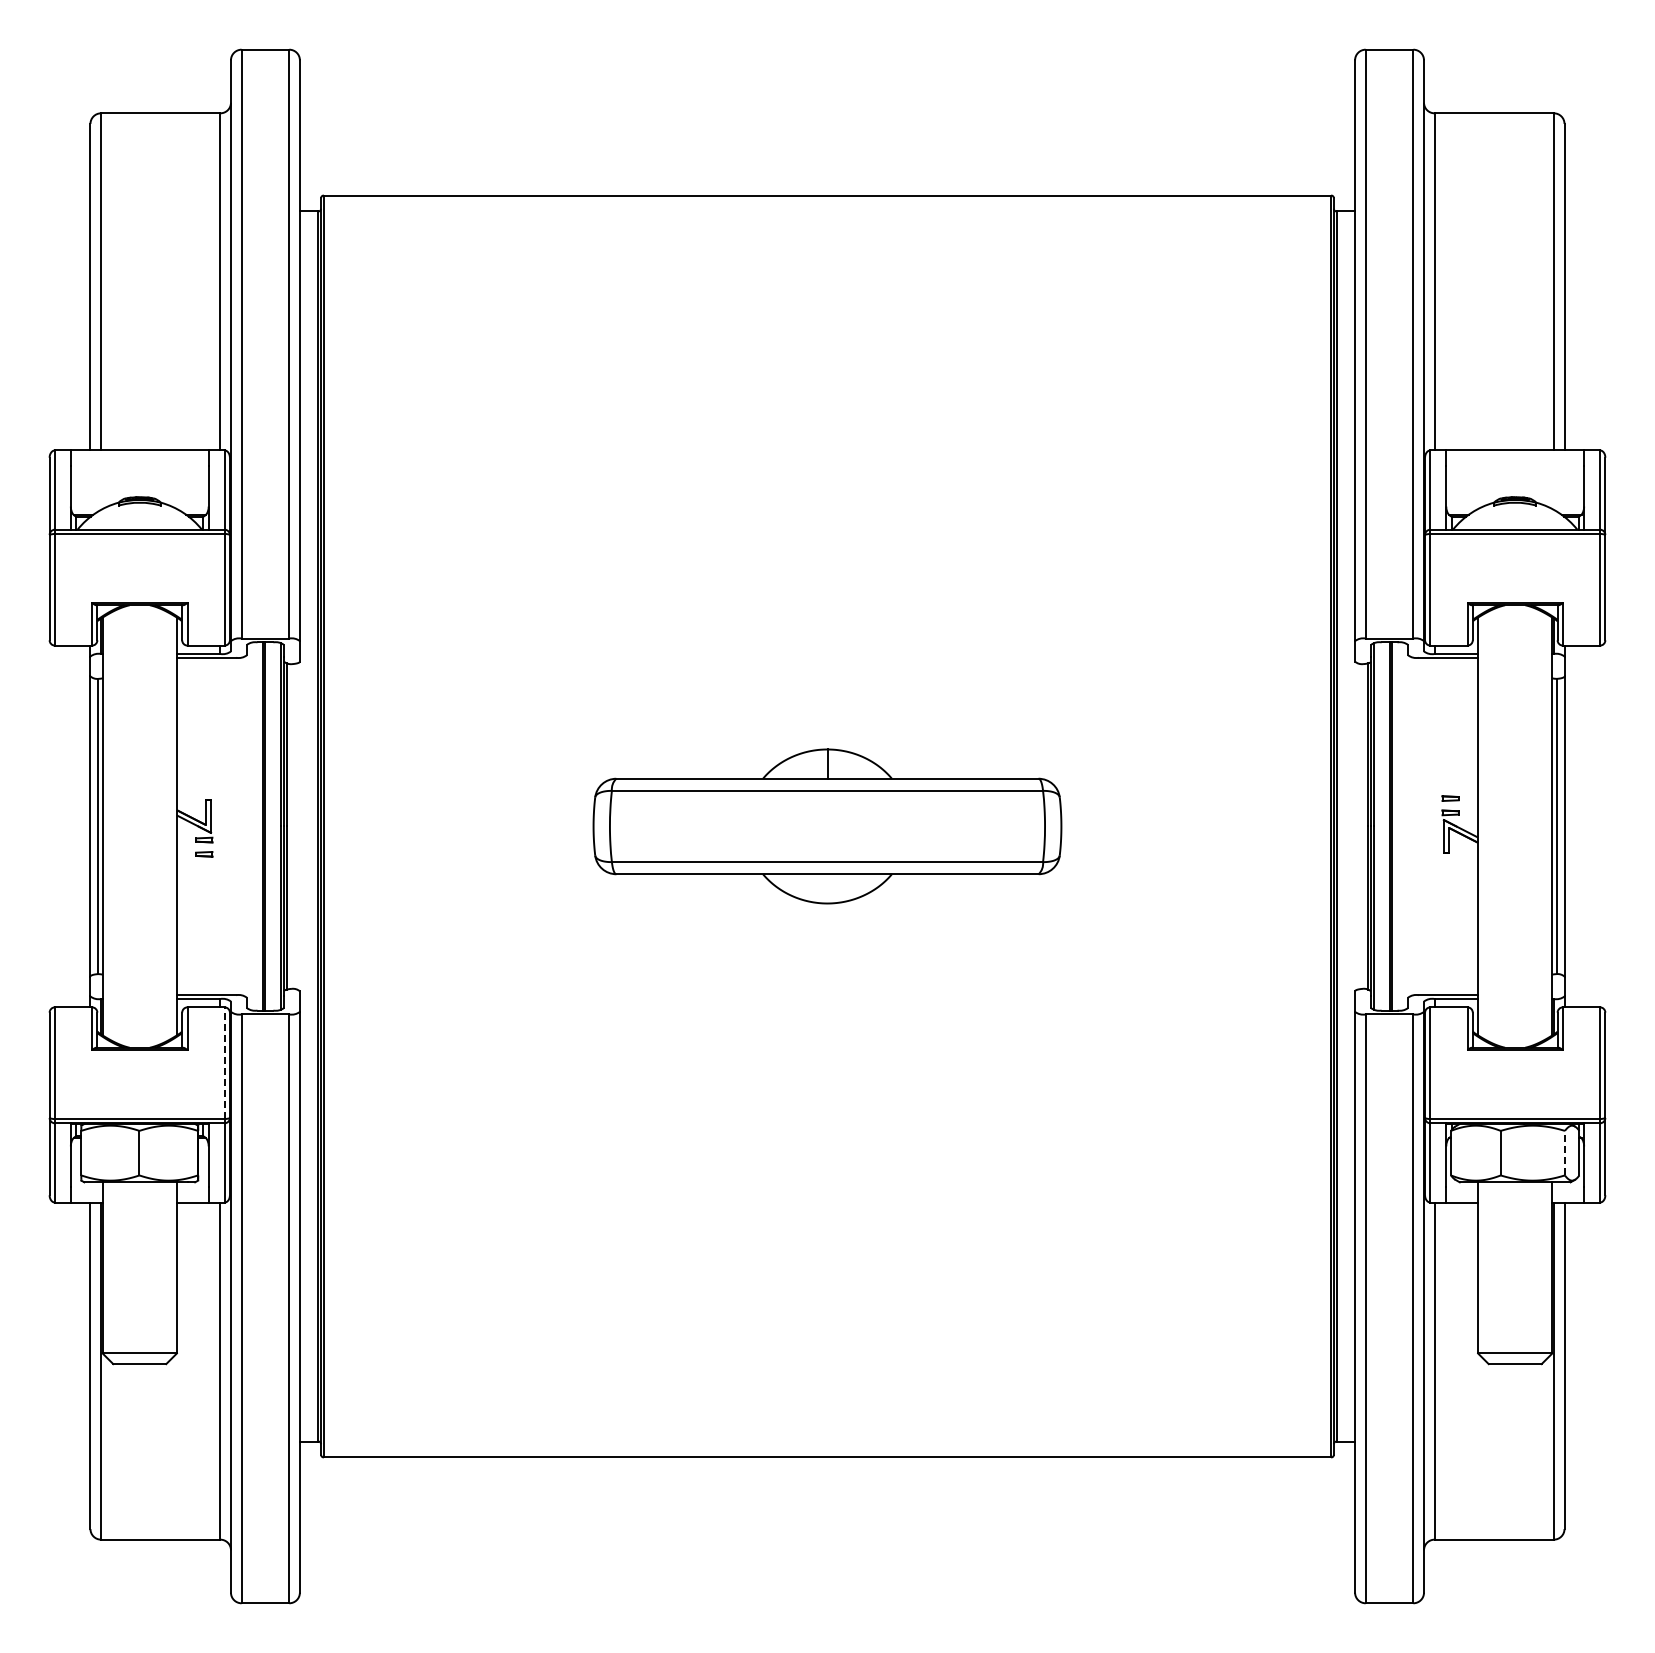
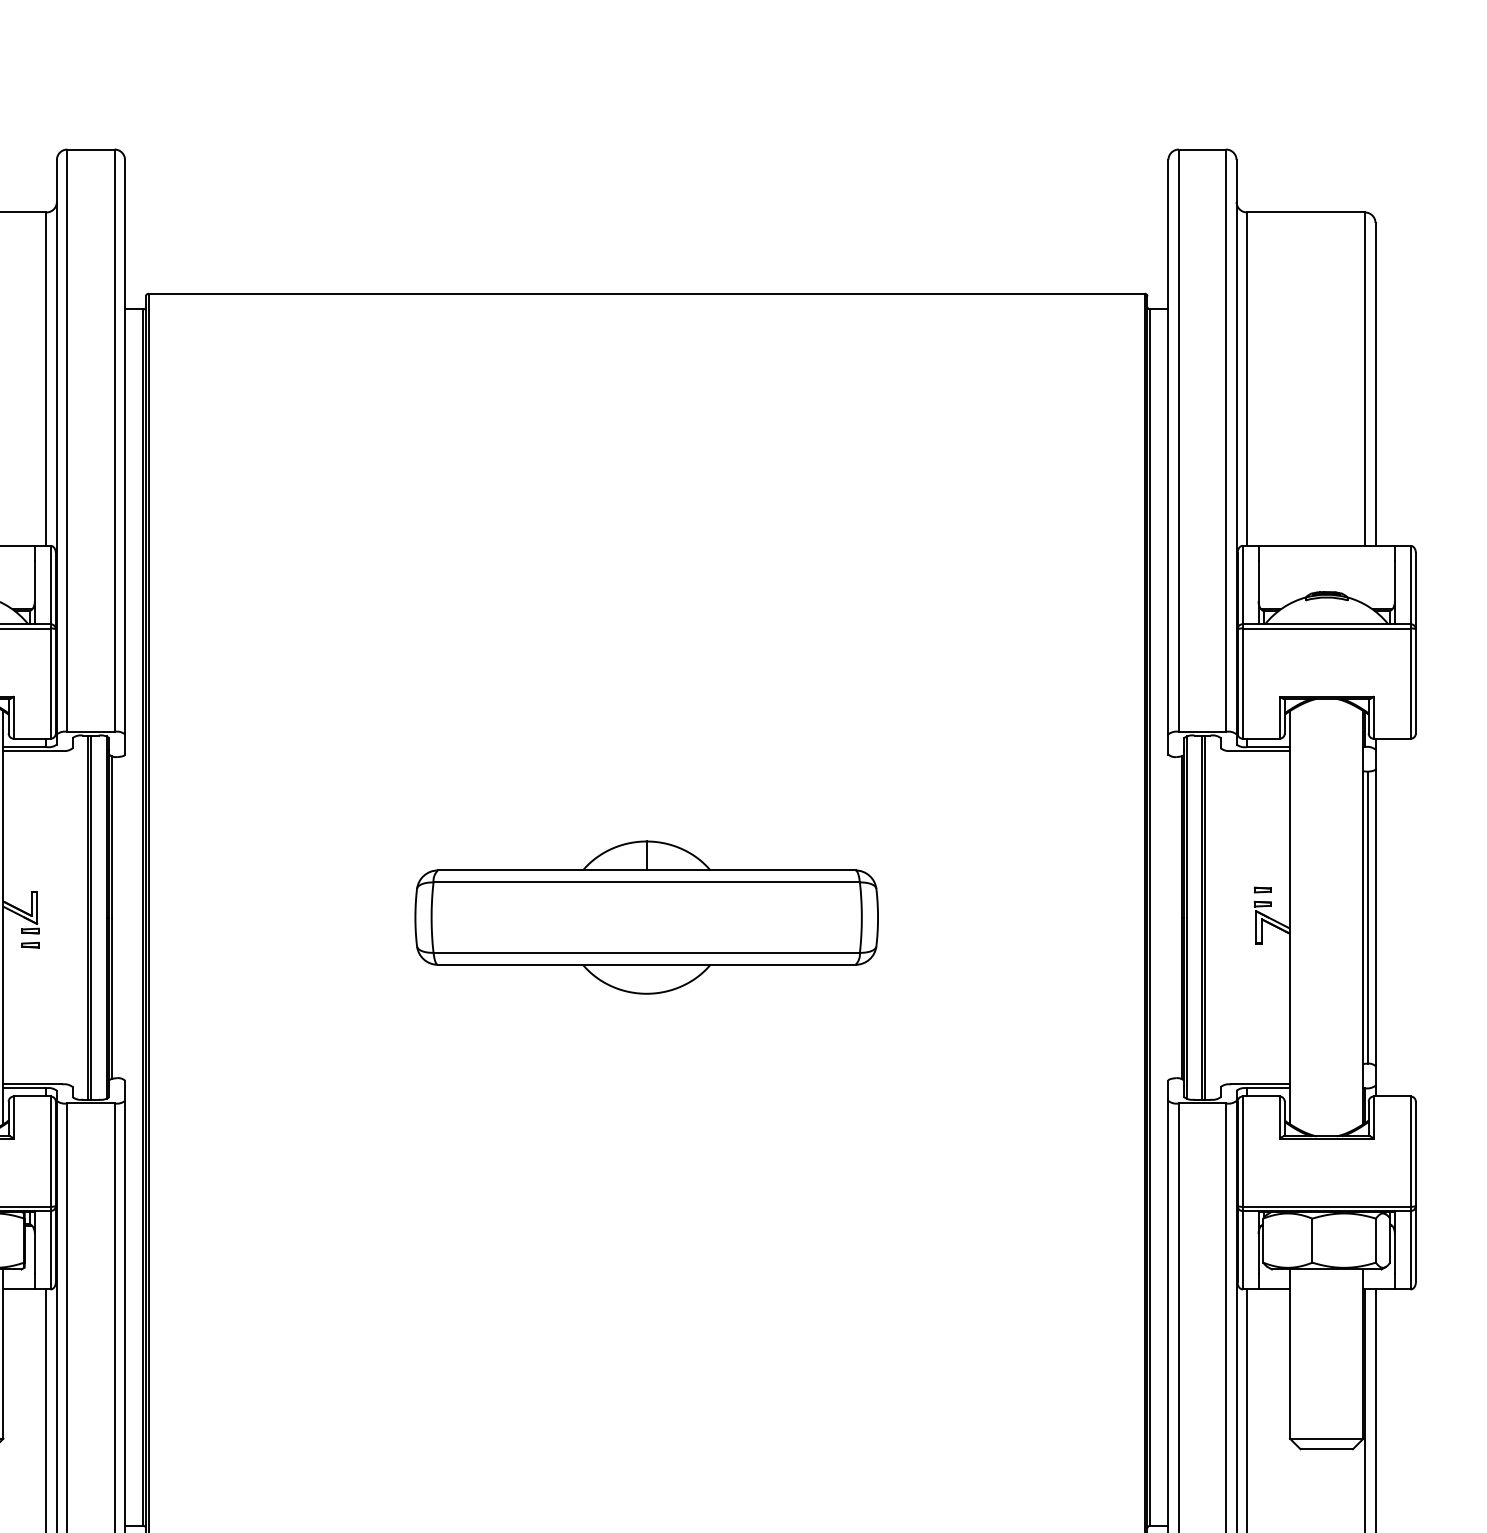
line: (224, 1063) -> (50, 1151), dashed -> solid
line: (1564, 1152) -> (1375, 1239), dashed -> solid

